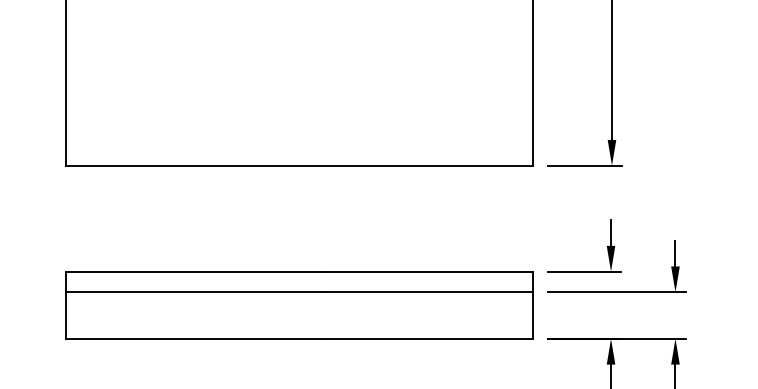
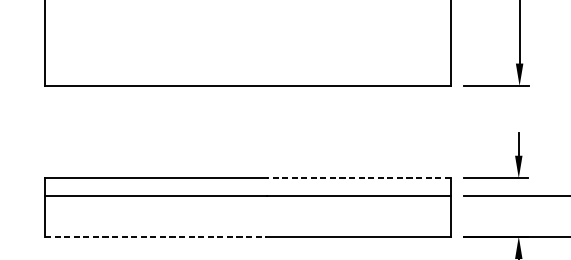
line: (426, 271) -> (358, 178), solid -> dashed
line: (194, 338) -> (156, 236), solid -> dashed

